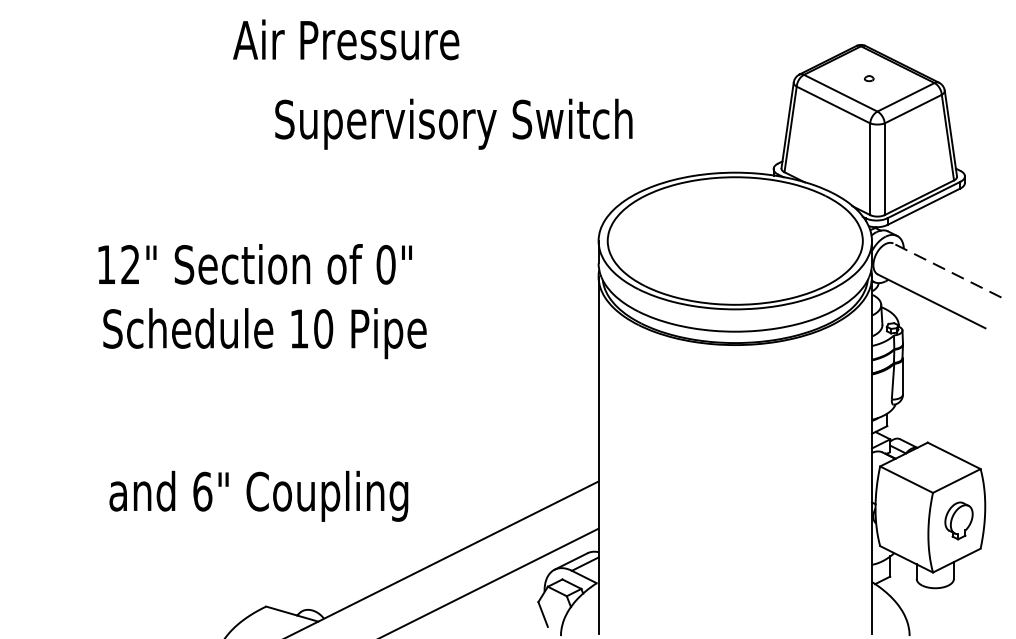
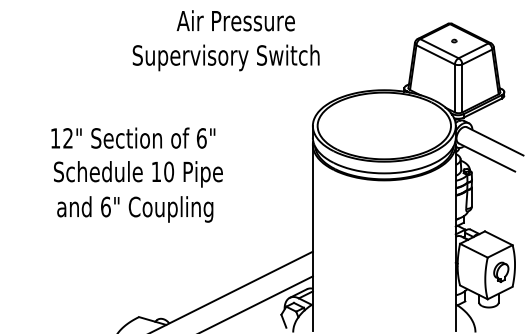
text: (345, 39) -> (235, 20), moved
text: (452, 123) -> (225, 57), moved
text: (385, 264) -> (201, 138), 0" -> 6"
line: (947, 270) -> (495, 141), dashed -> solid
text: (259, 496) -> (135, 209), moved

